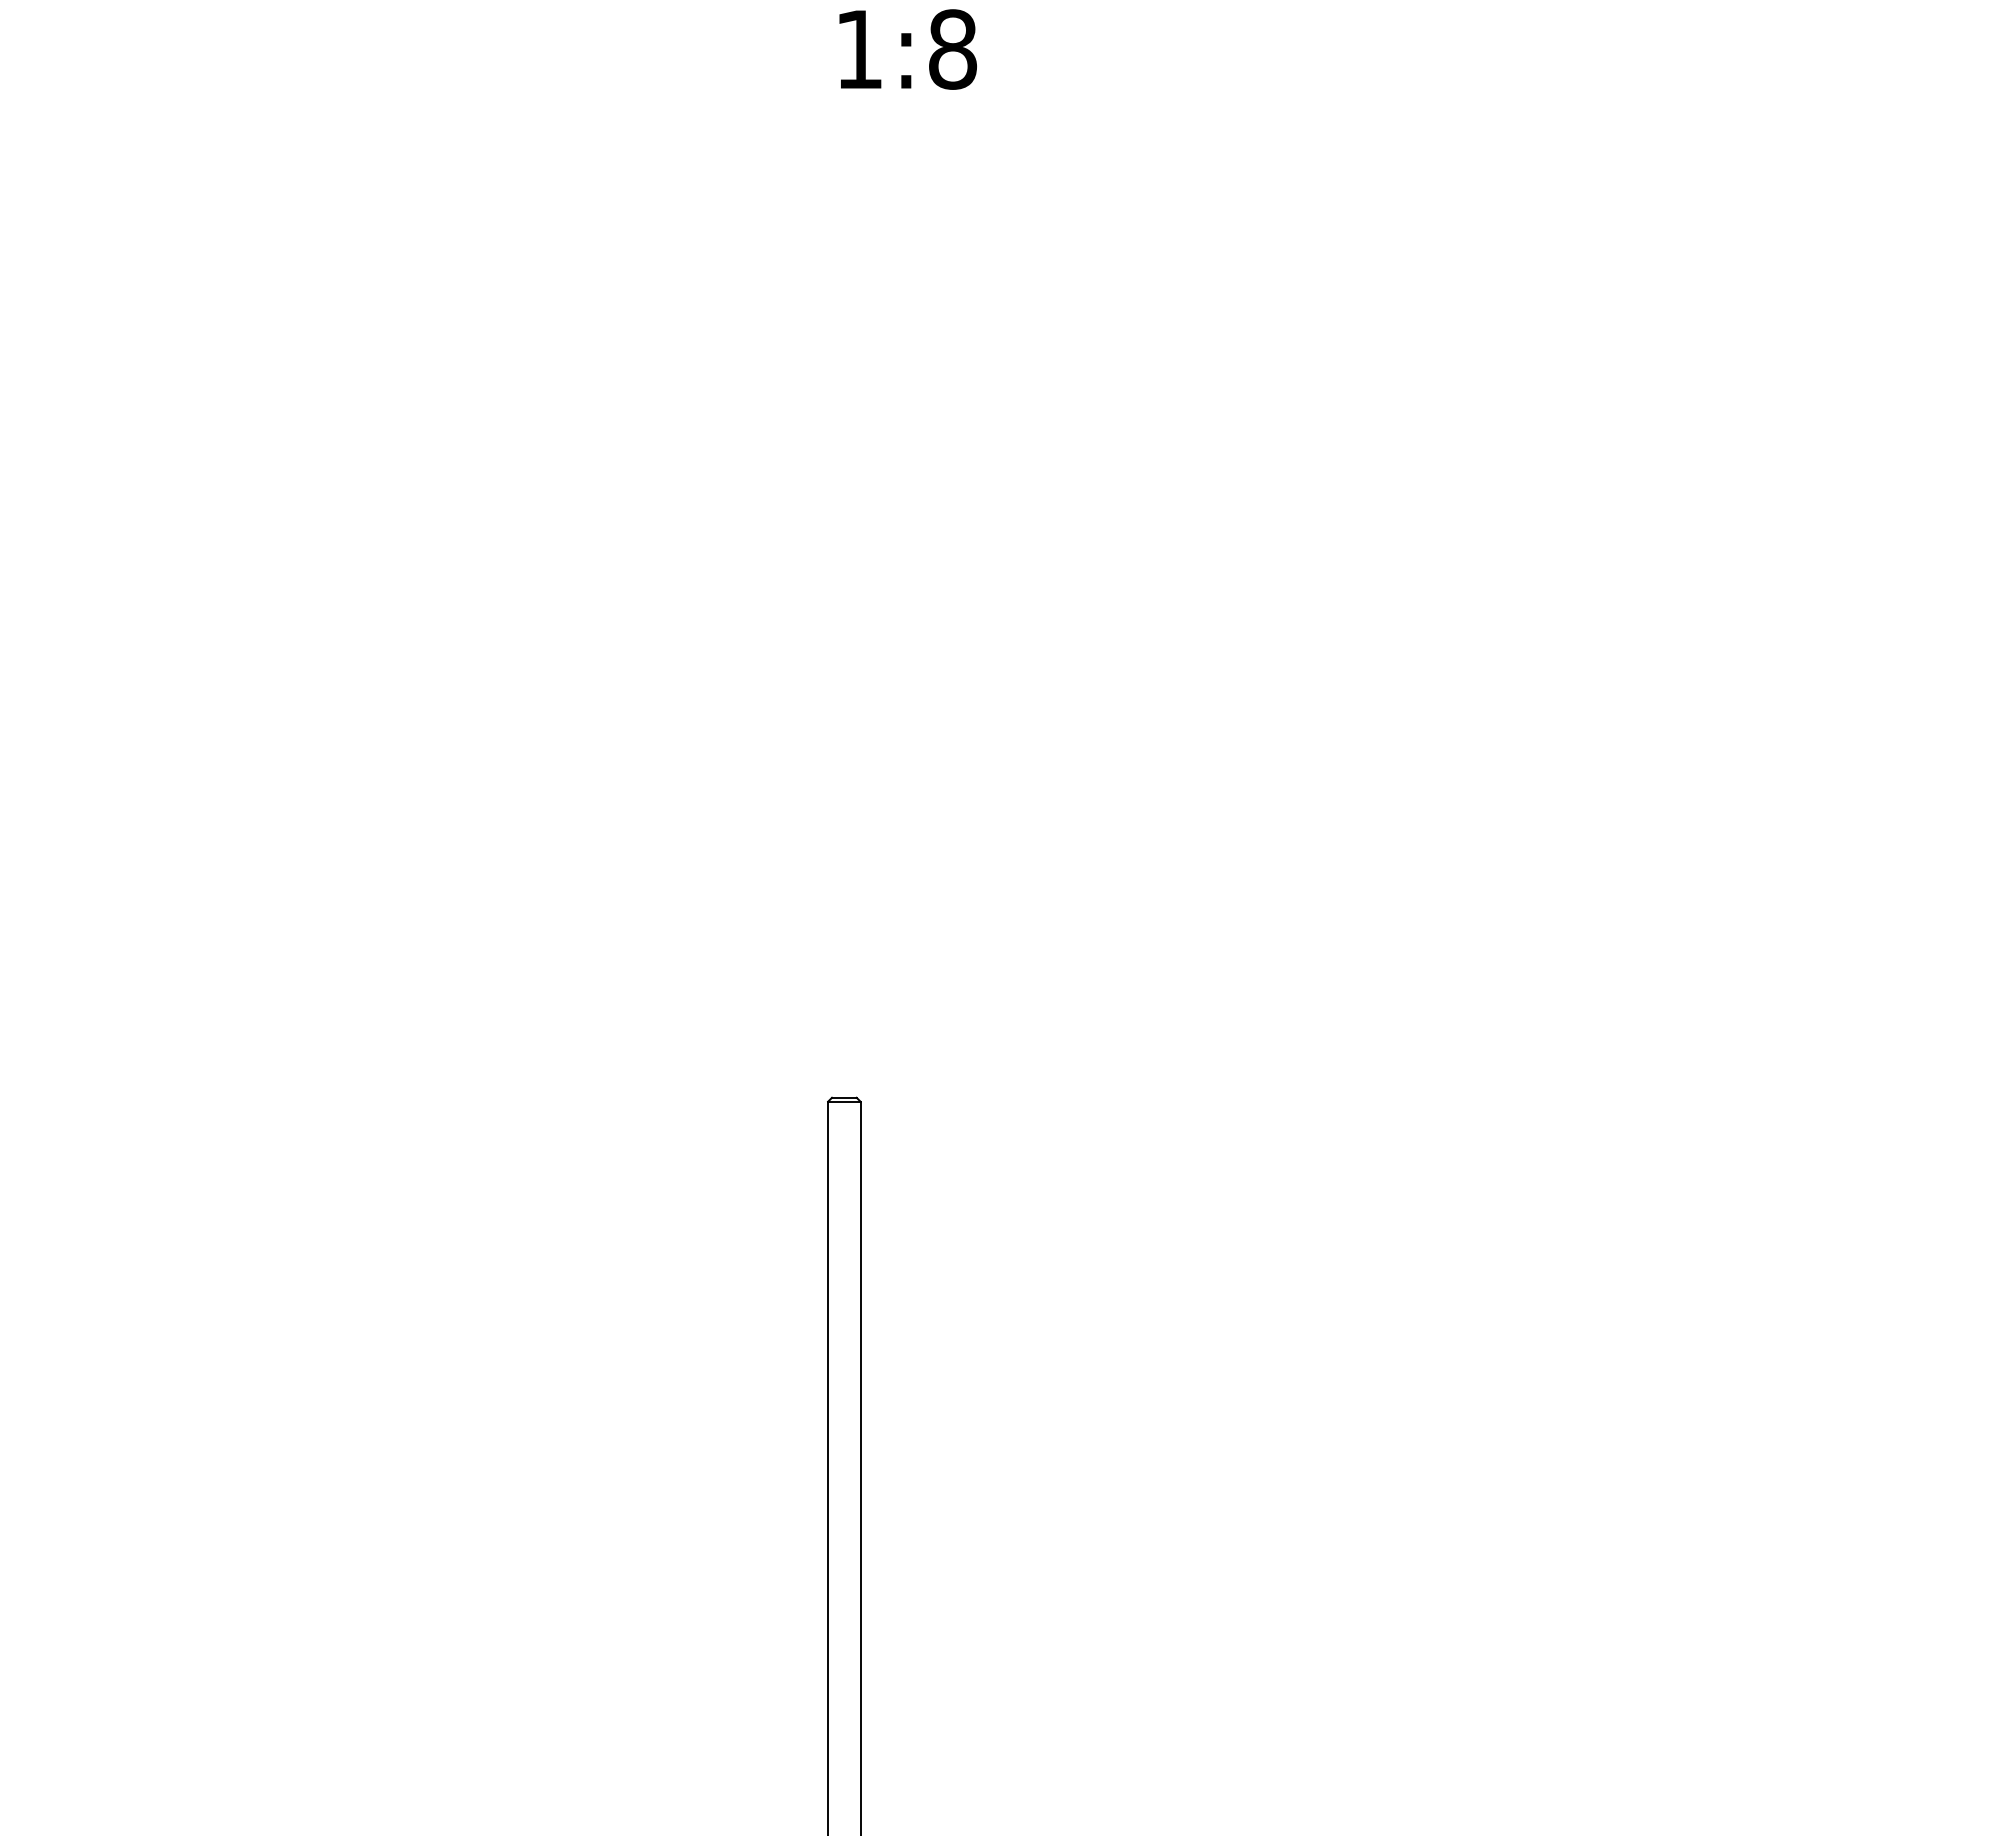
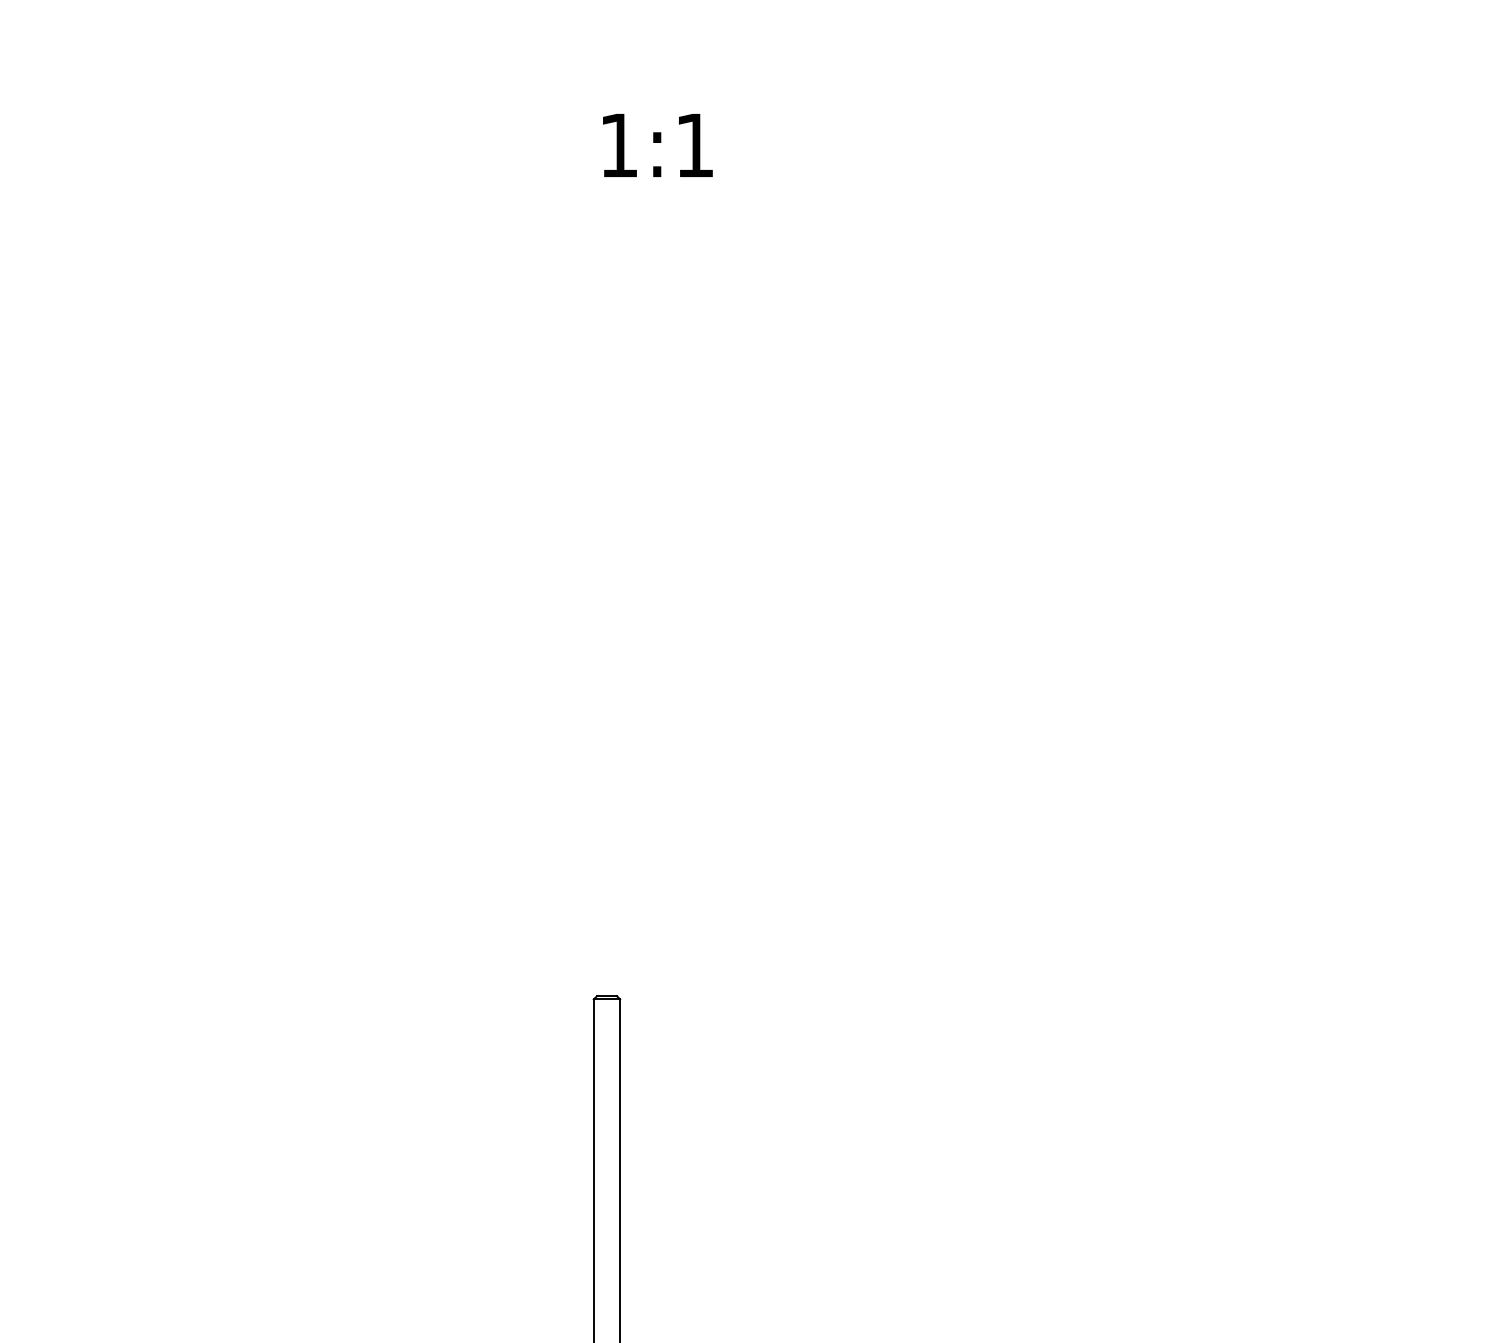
text: (952, 49) -> (694, 145), 1:8 -> 1:1

